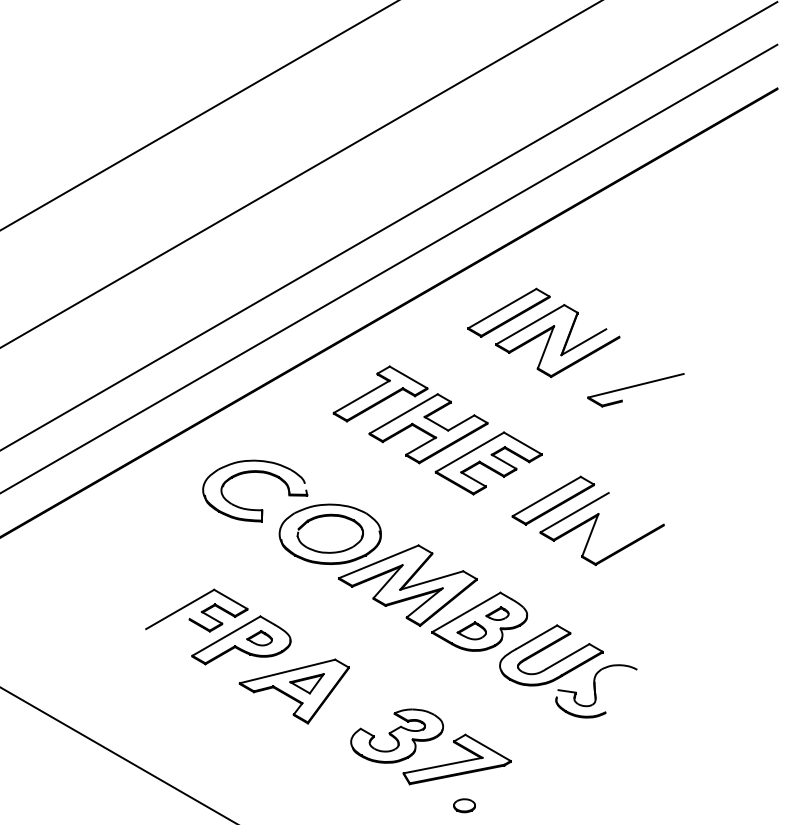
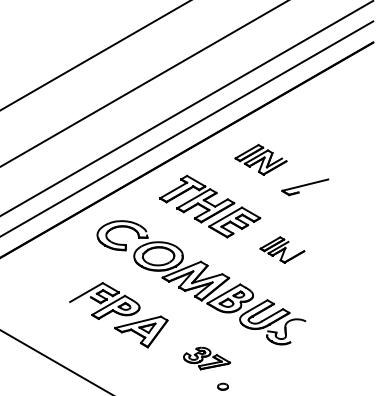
part: (542, 332) -> (260, 159), size x0.7
part: (588, 519) -> (282, 249), size x0.6
part: (430, 746) -> (206, 358), size x0.6

